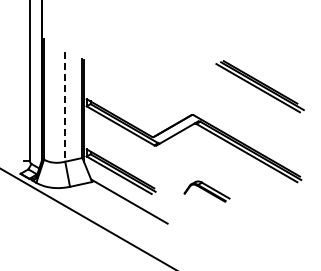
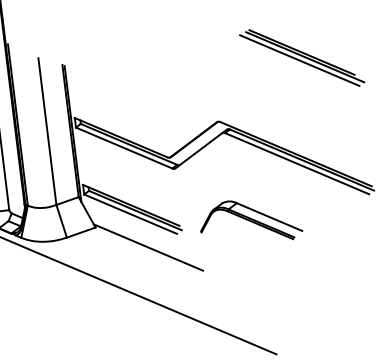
part: (259, 86) -> (301, 58), moved
line: (65, 107) -> (47, 132), dashed -> solid
part: (206, 191) -> (249, 221), size x1.67

